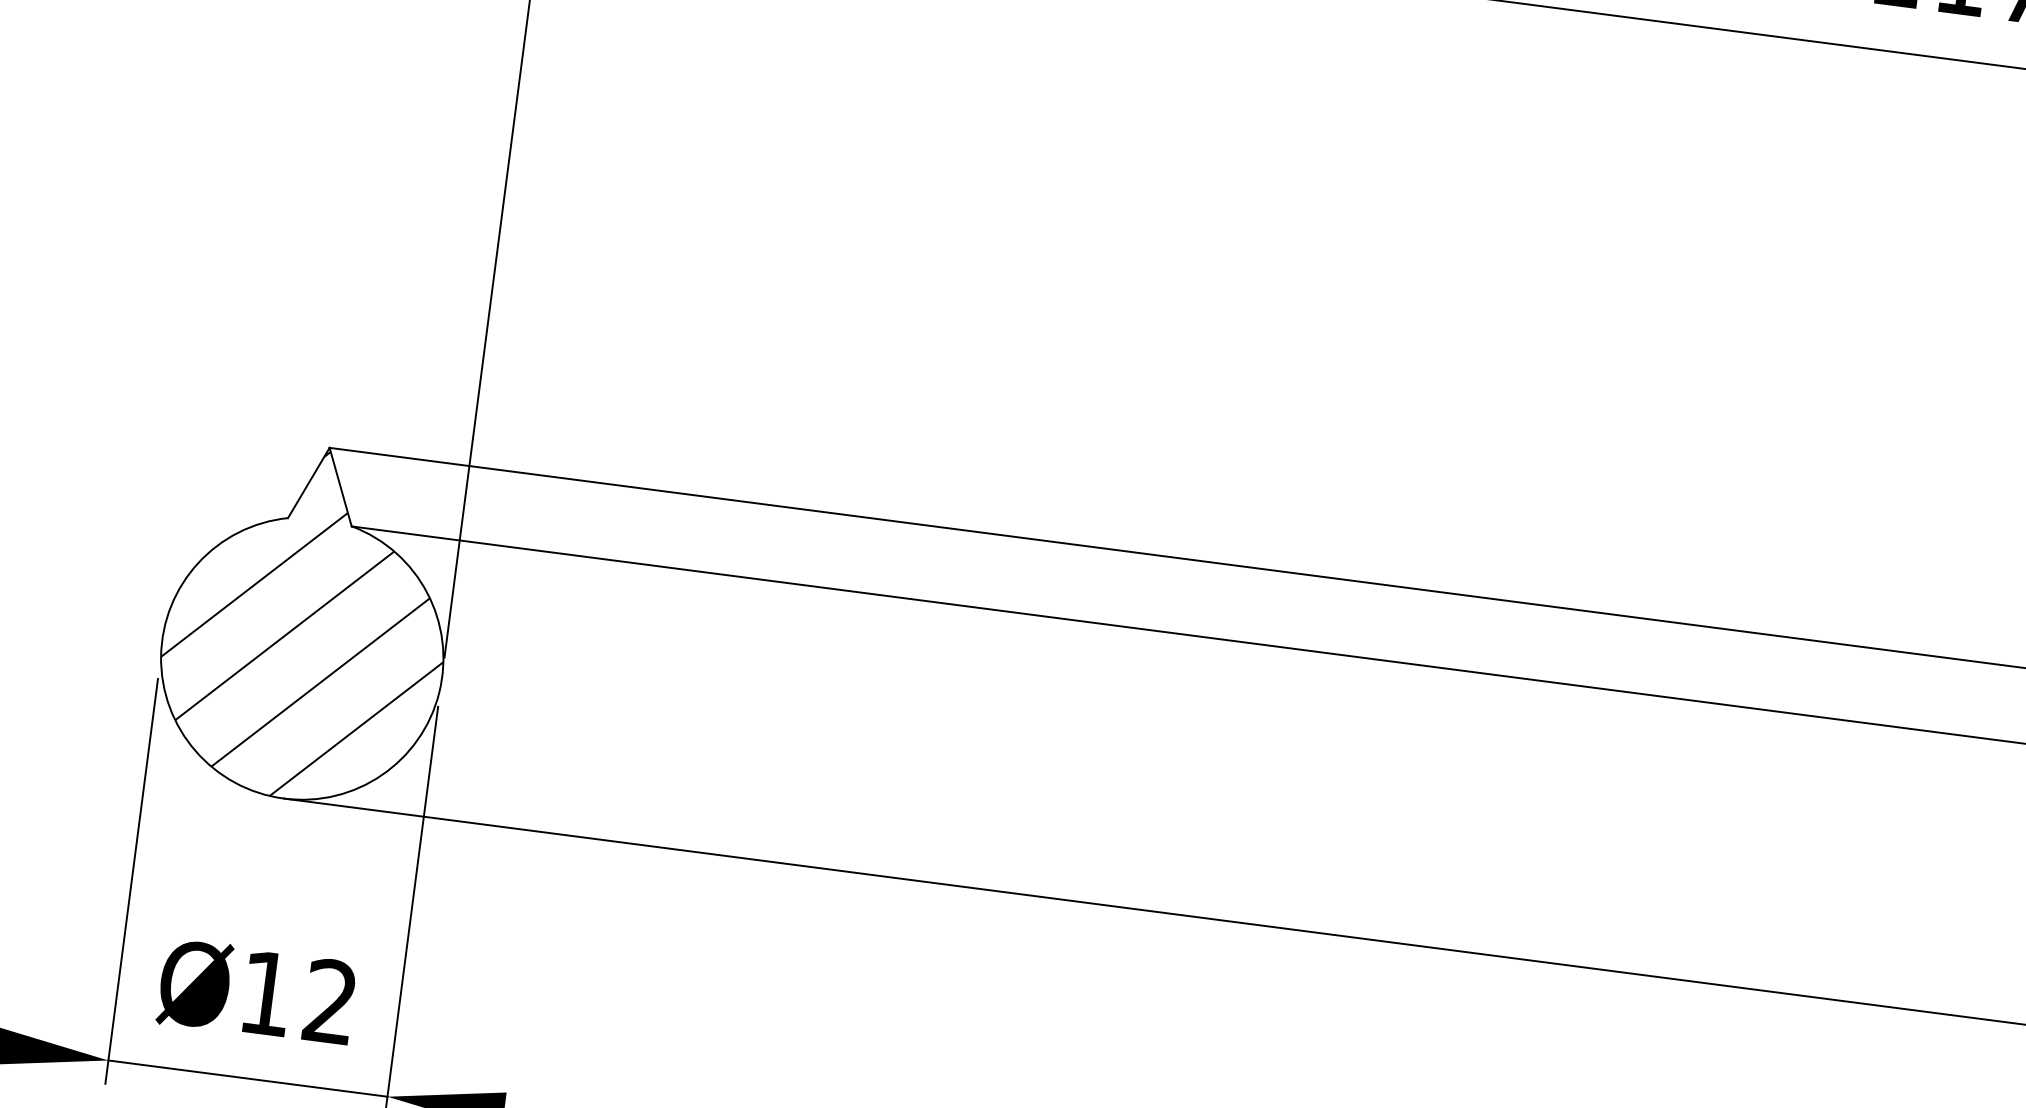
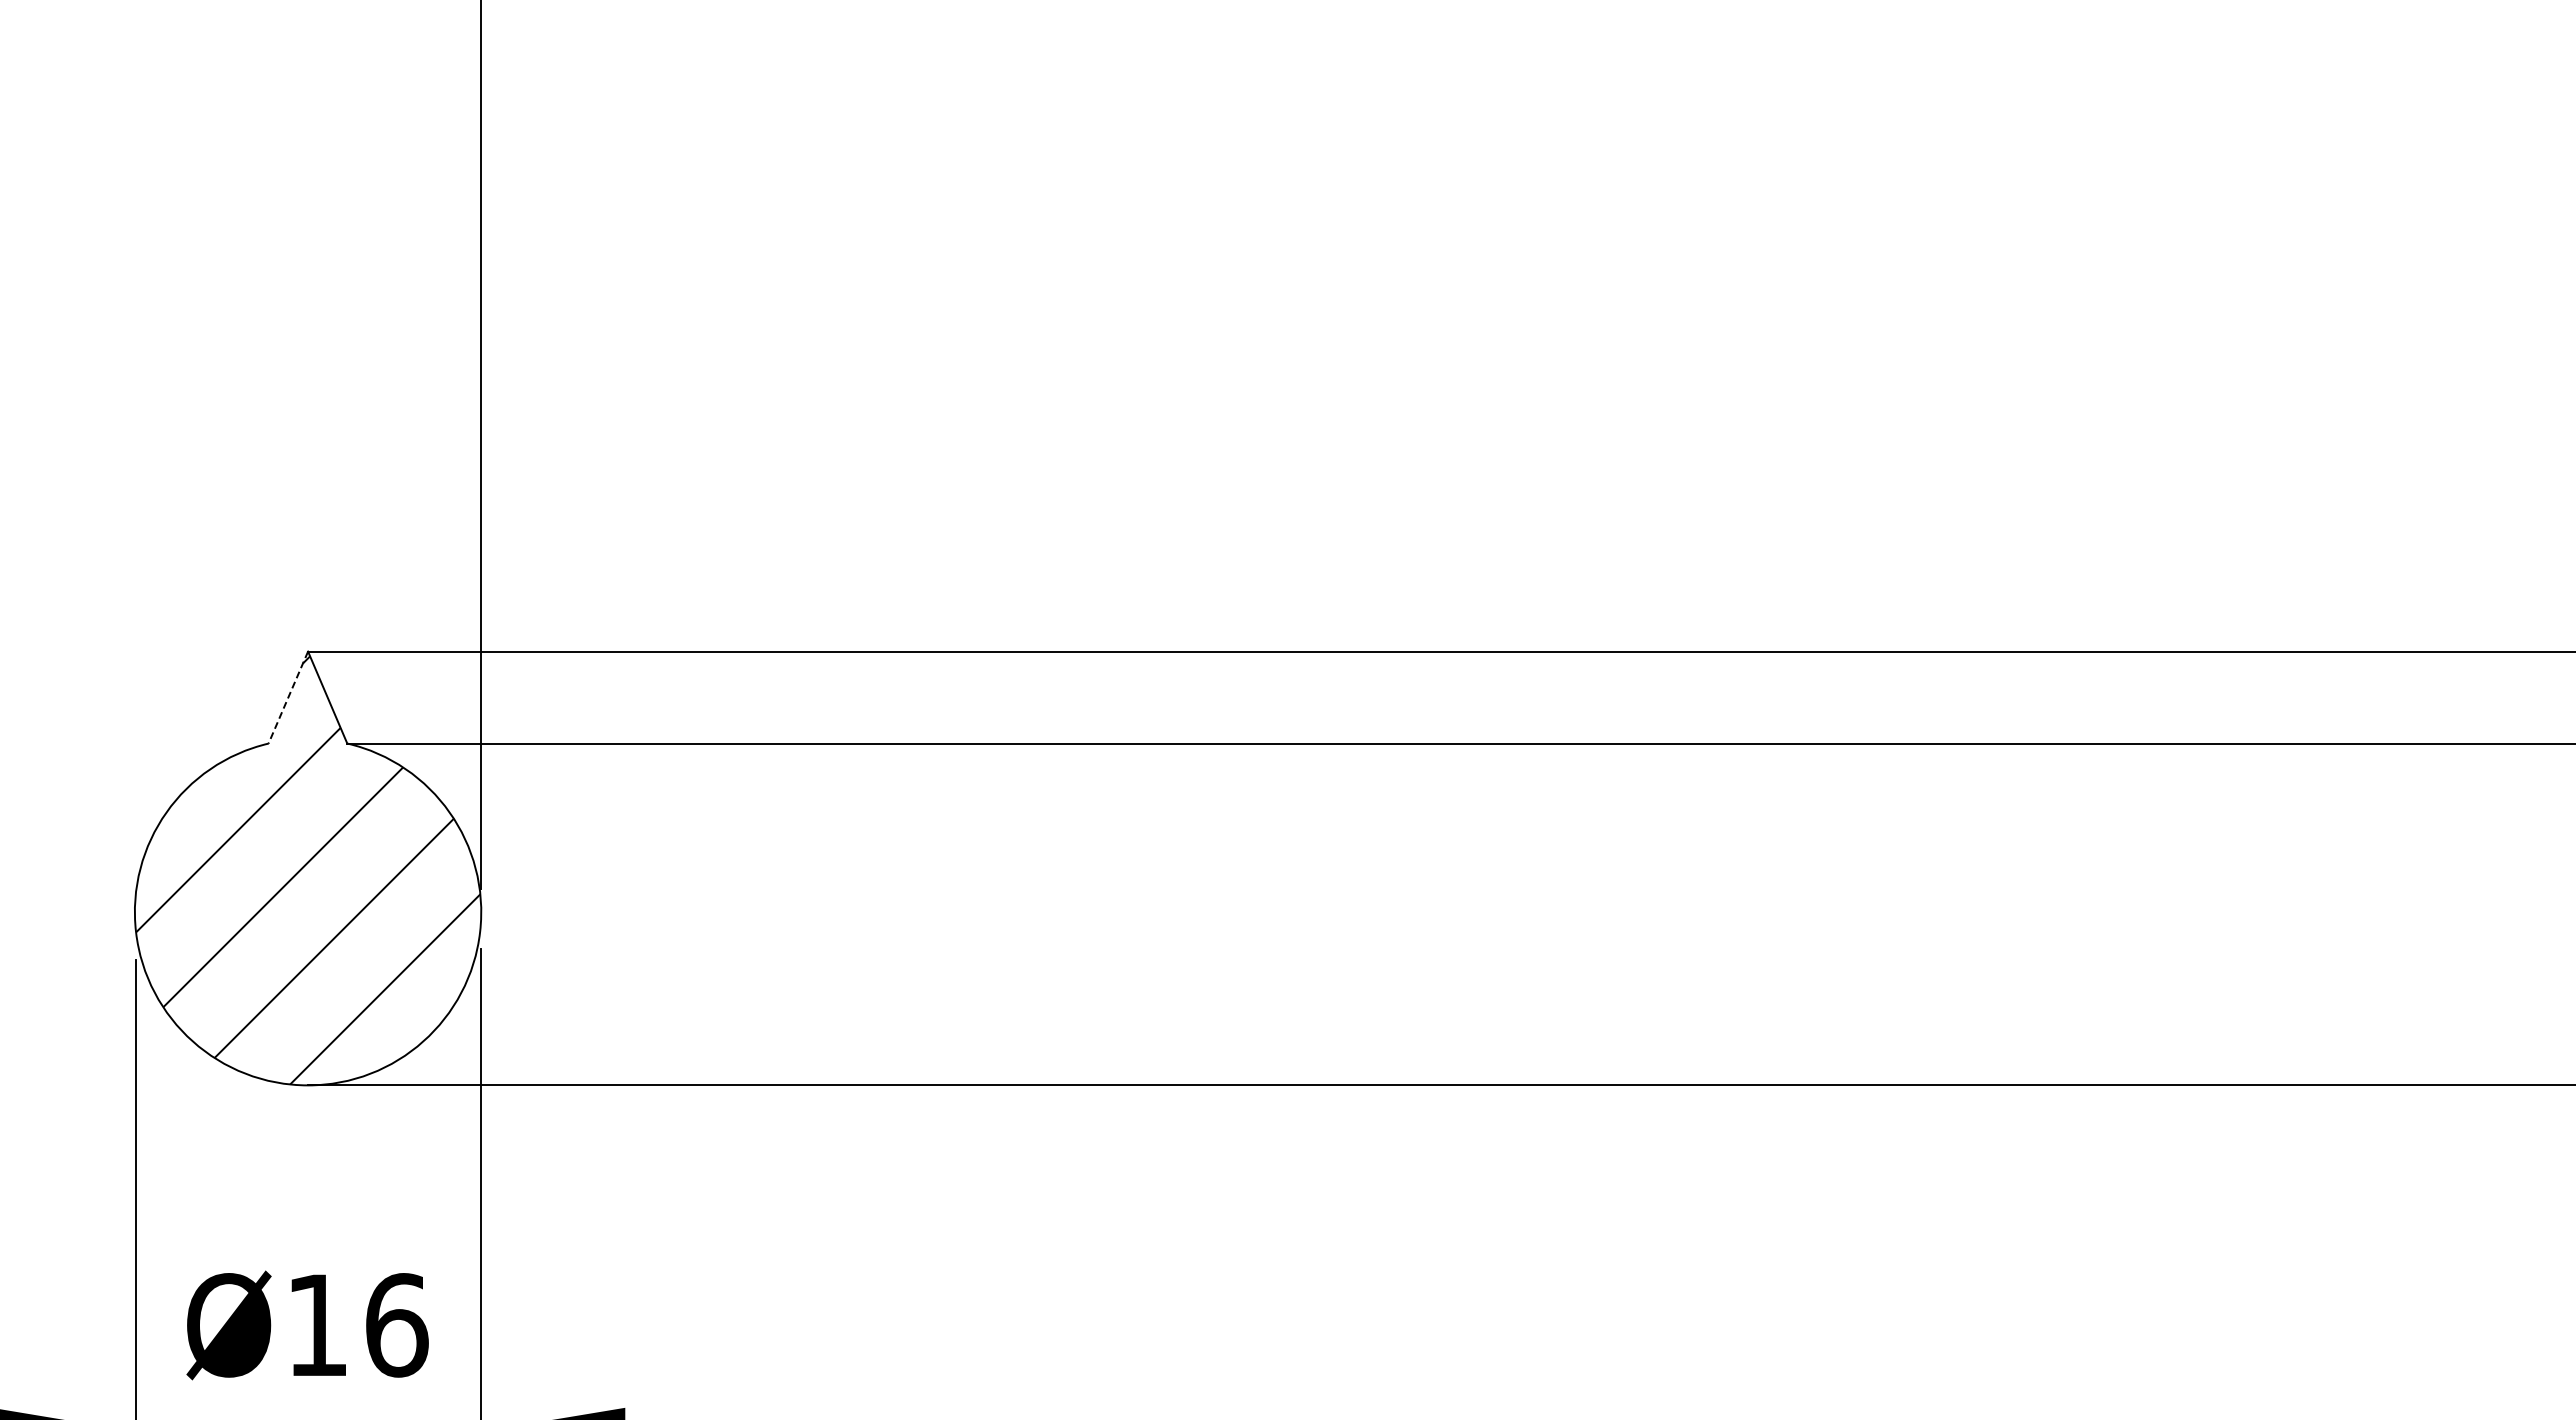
line: (308, 483) -> (288, 698), solid -> dashed
text: (331, 1002) -> (397, 1325), Ø12 -> Ø16

